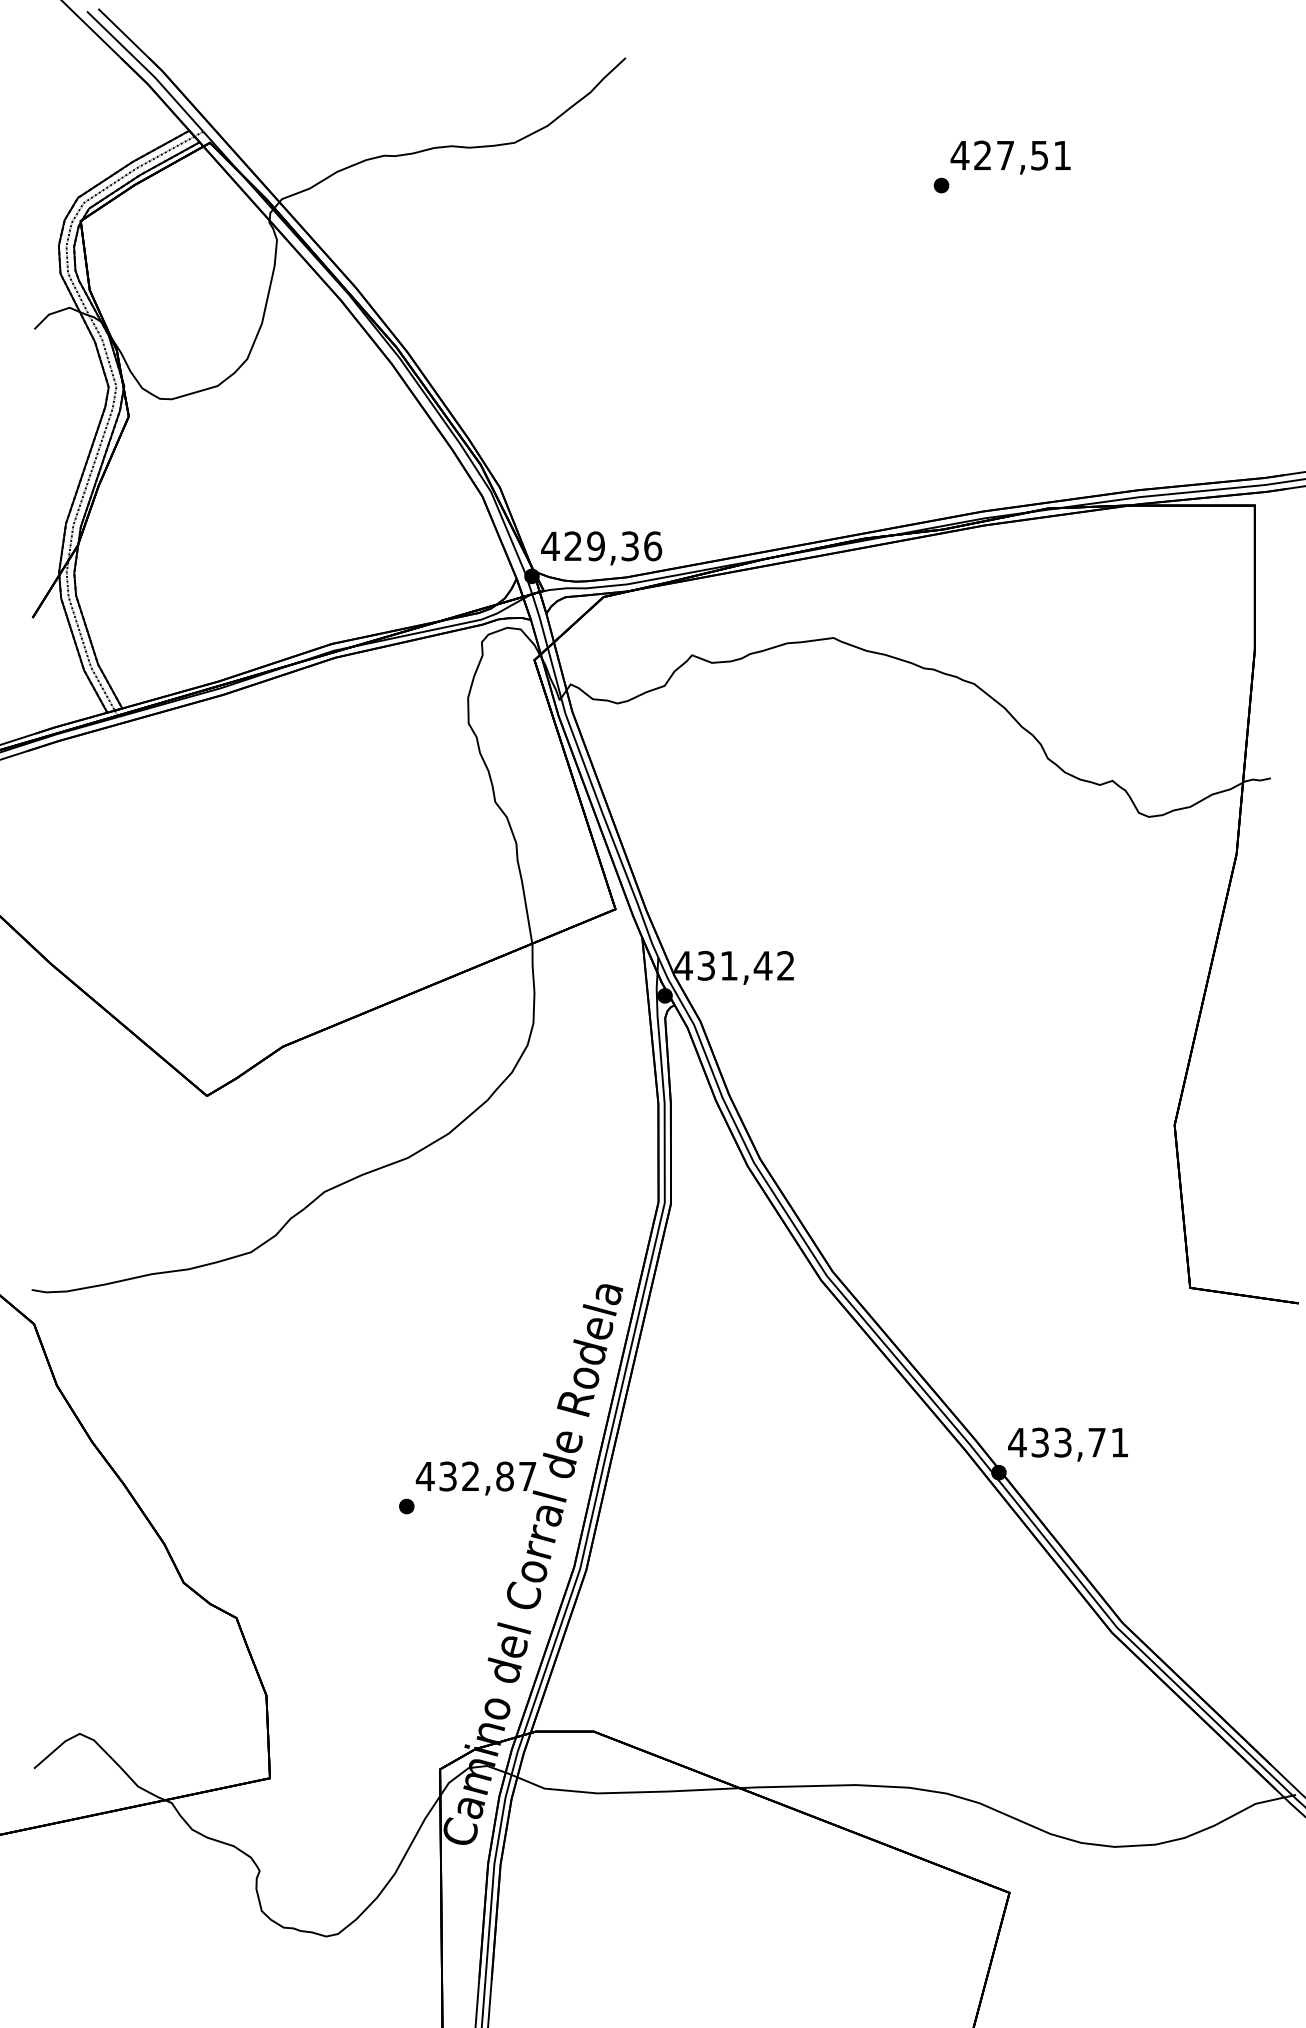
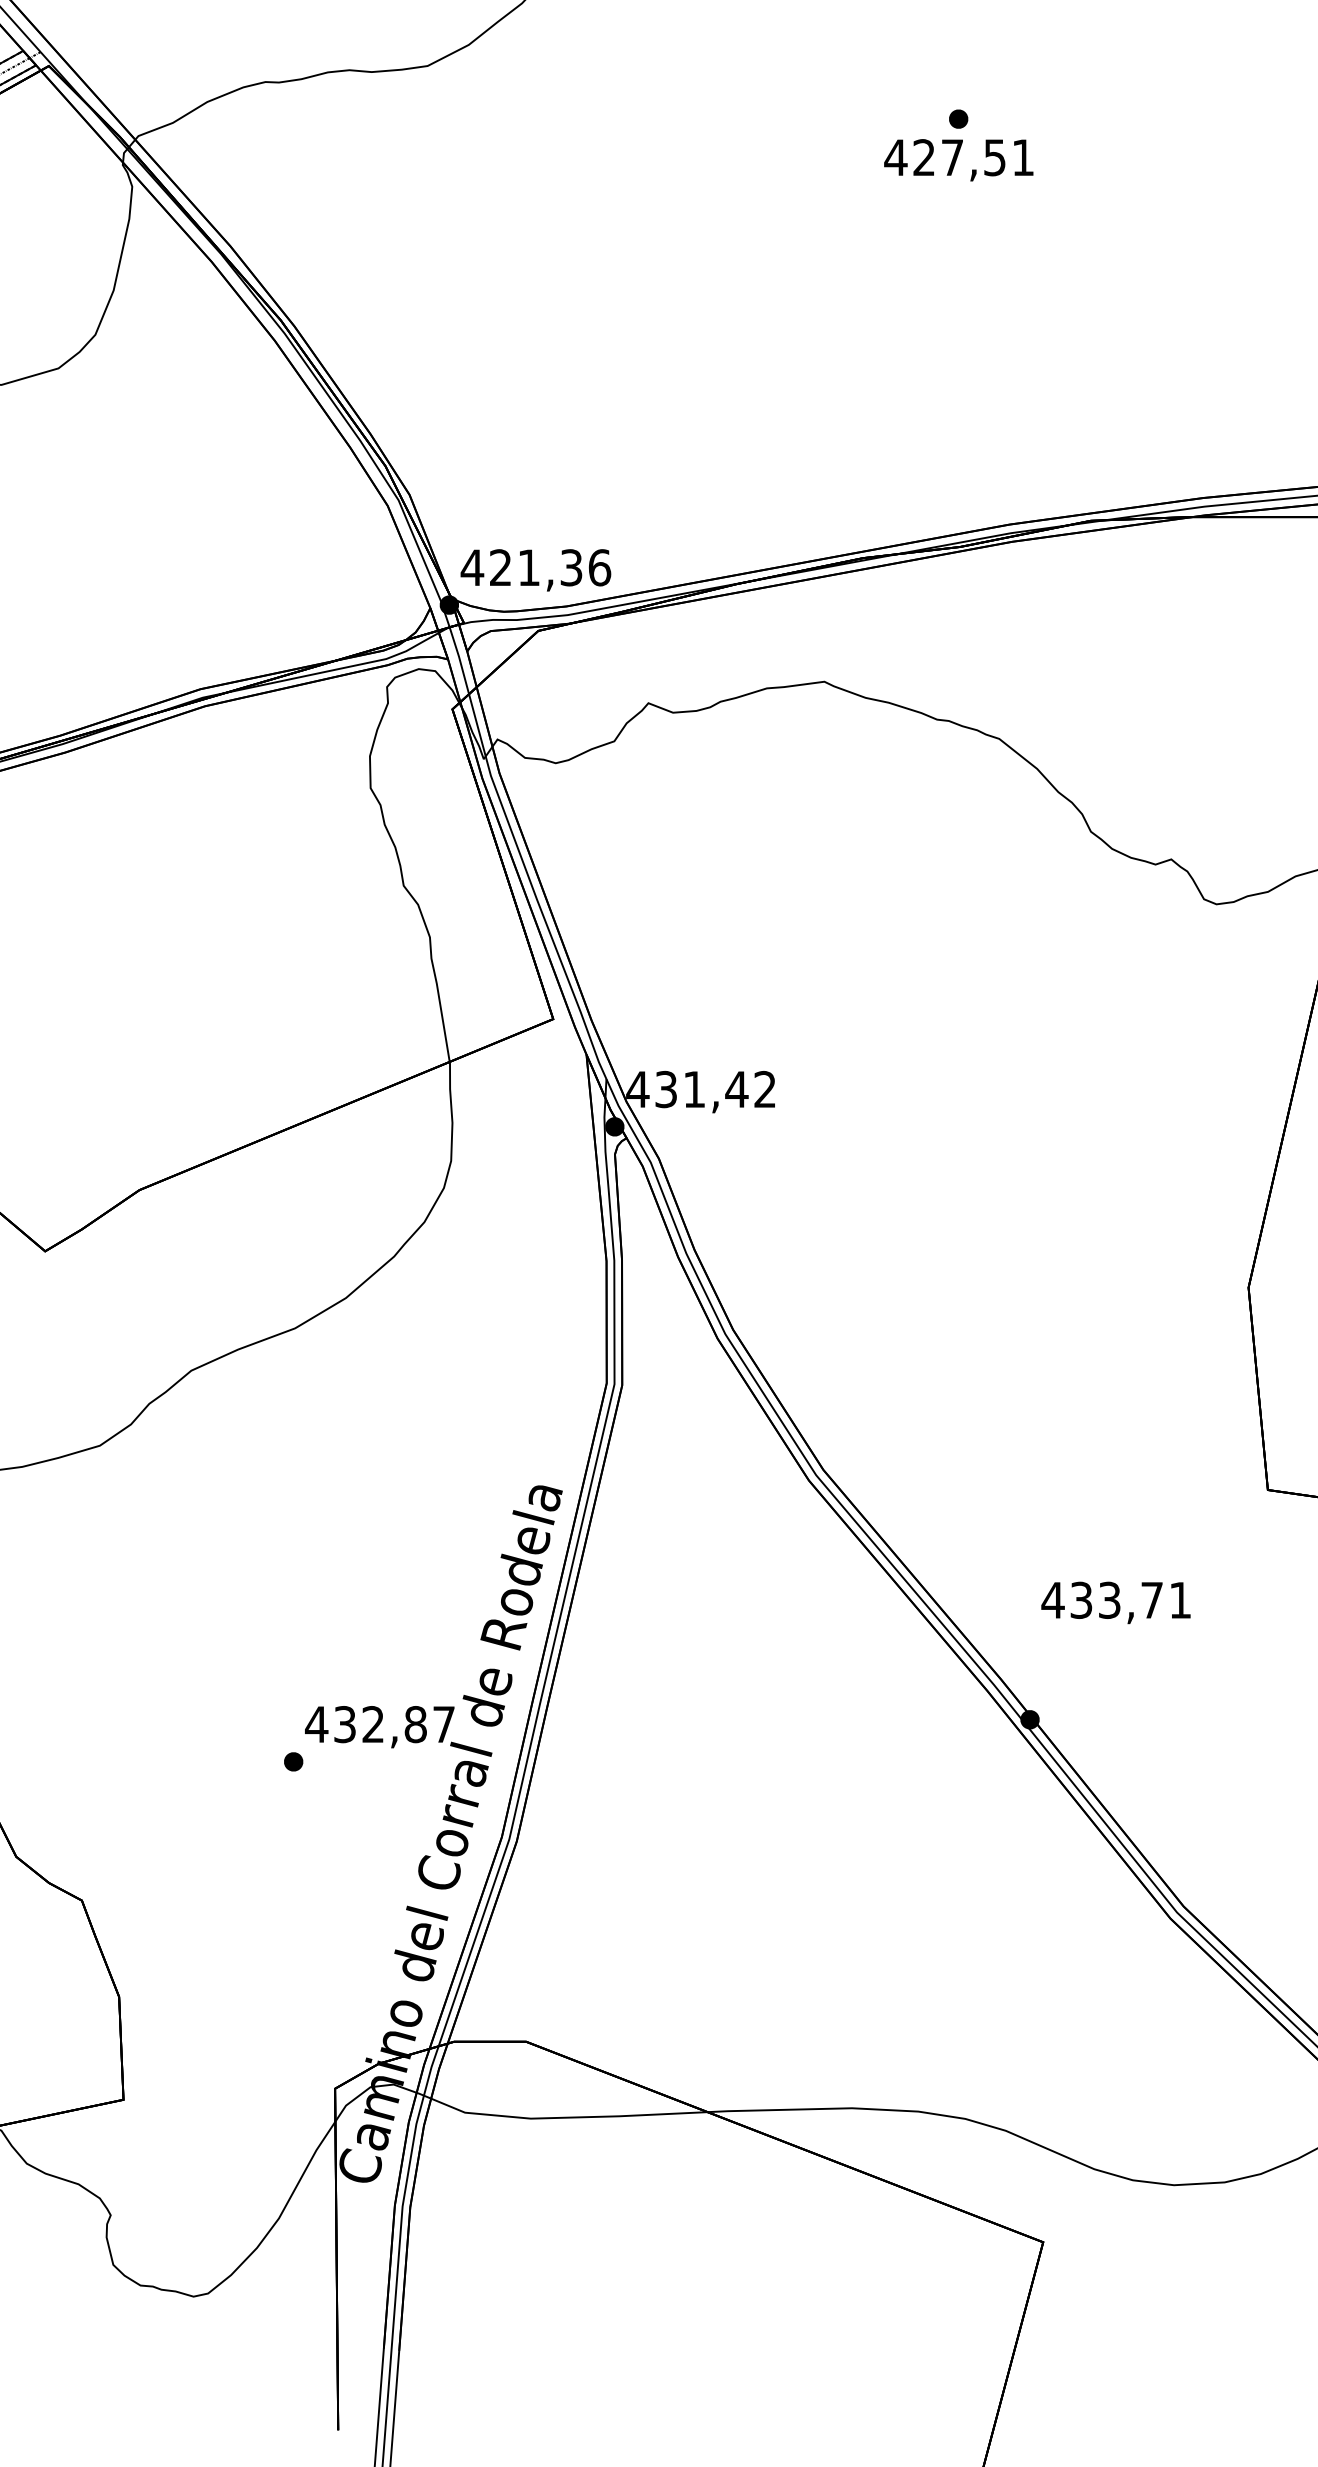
text: (1010, 157) -> (958, 160), moved
text: (595, 546) -> (528, 567), 429,36 -> 421,36
text: (1067, 1444) -> (1115, 1602), moved

